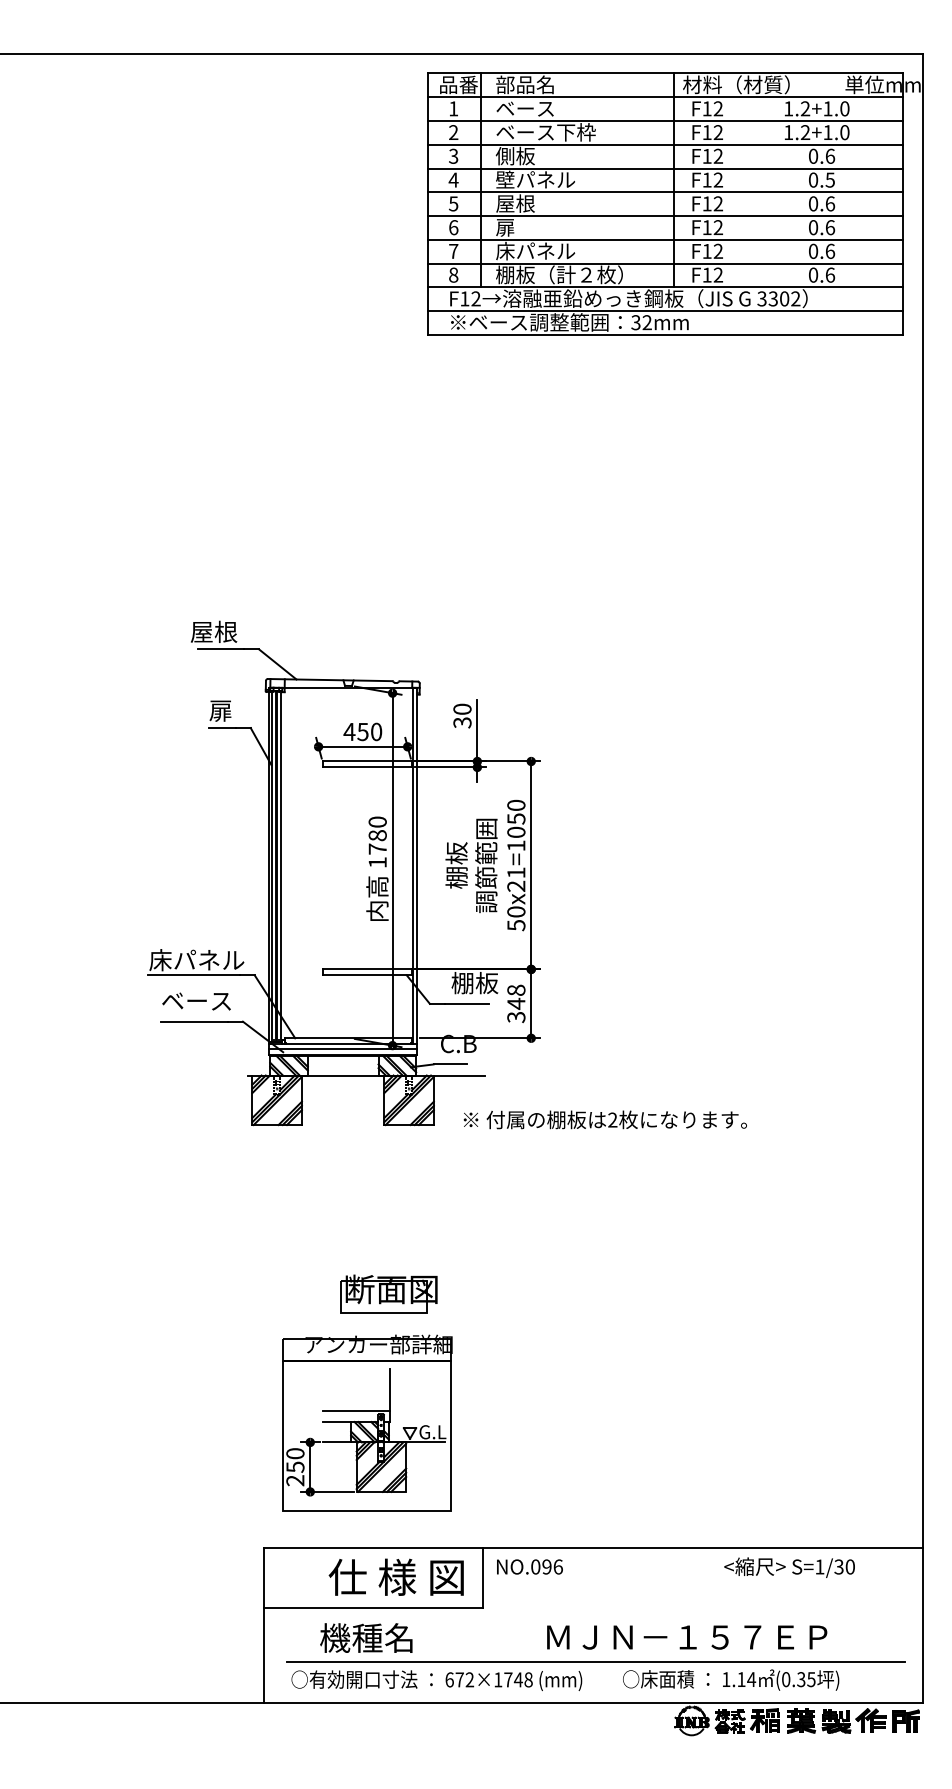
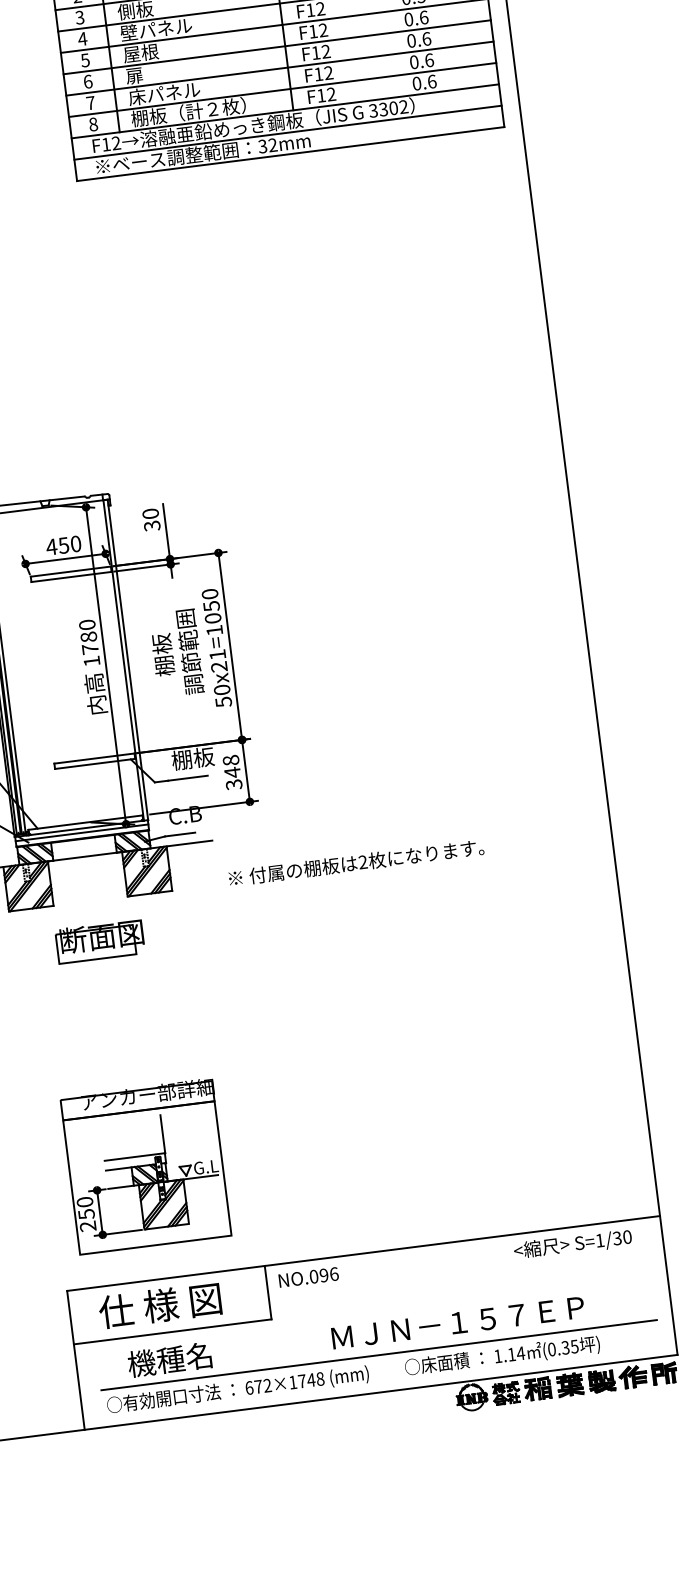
text: (604, 1119) -> (355, 862), moved
part: (388, 1293) -> (99, 940), moved
text: (789, 1567) -> (572, 1244), moved
text: (395, 1576) -> (159, 1304), moved

